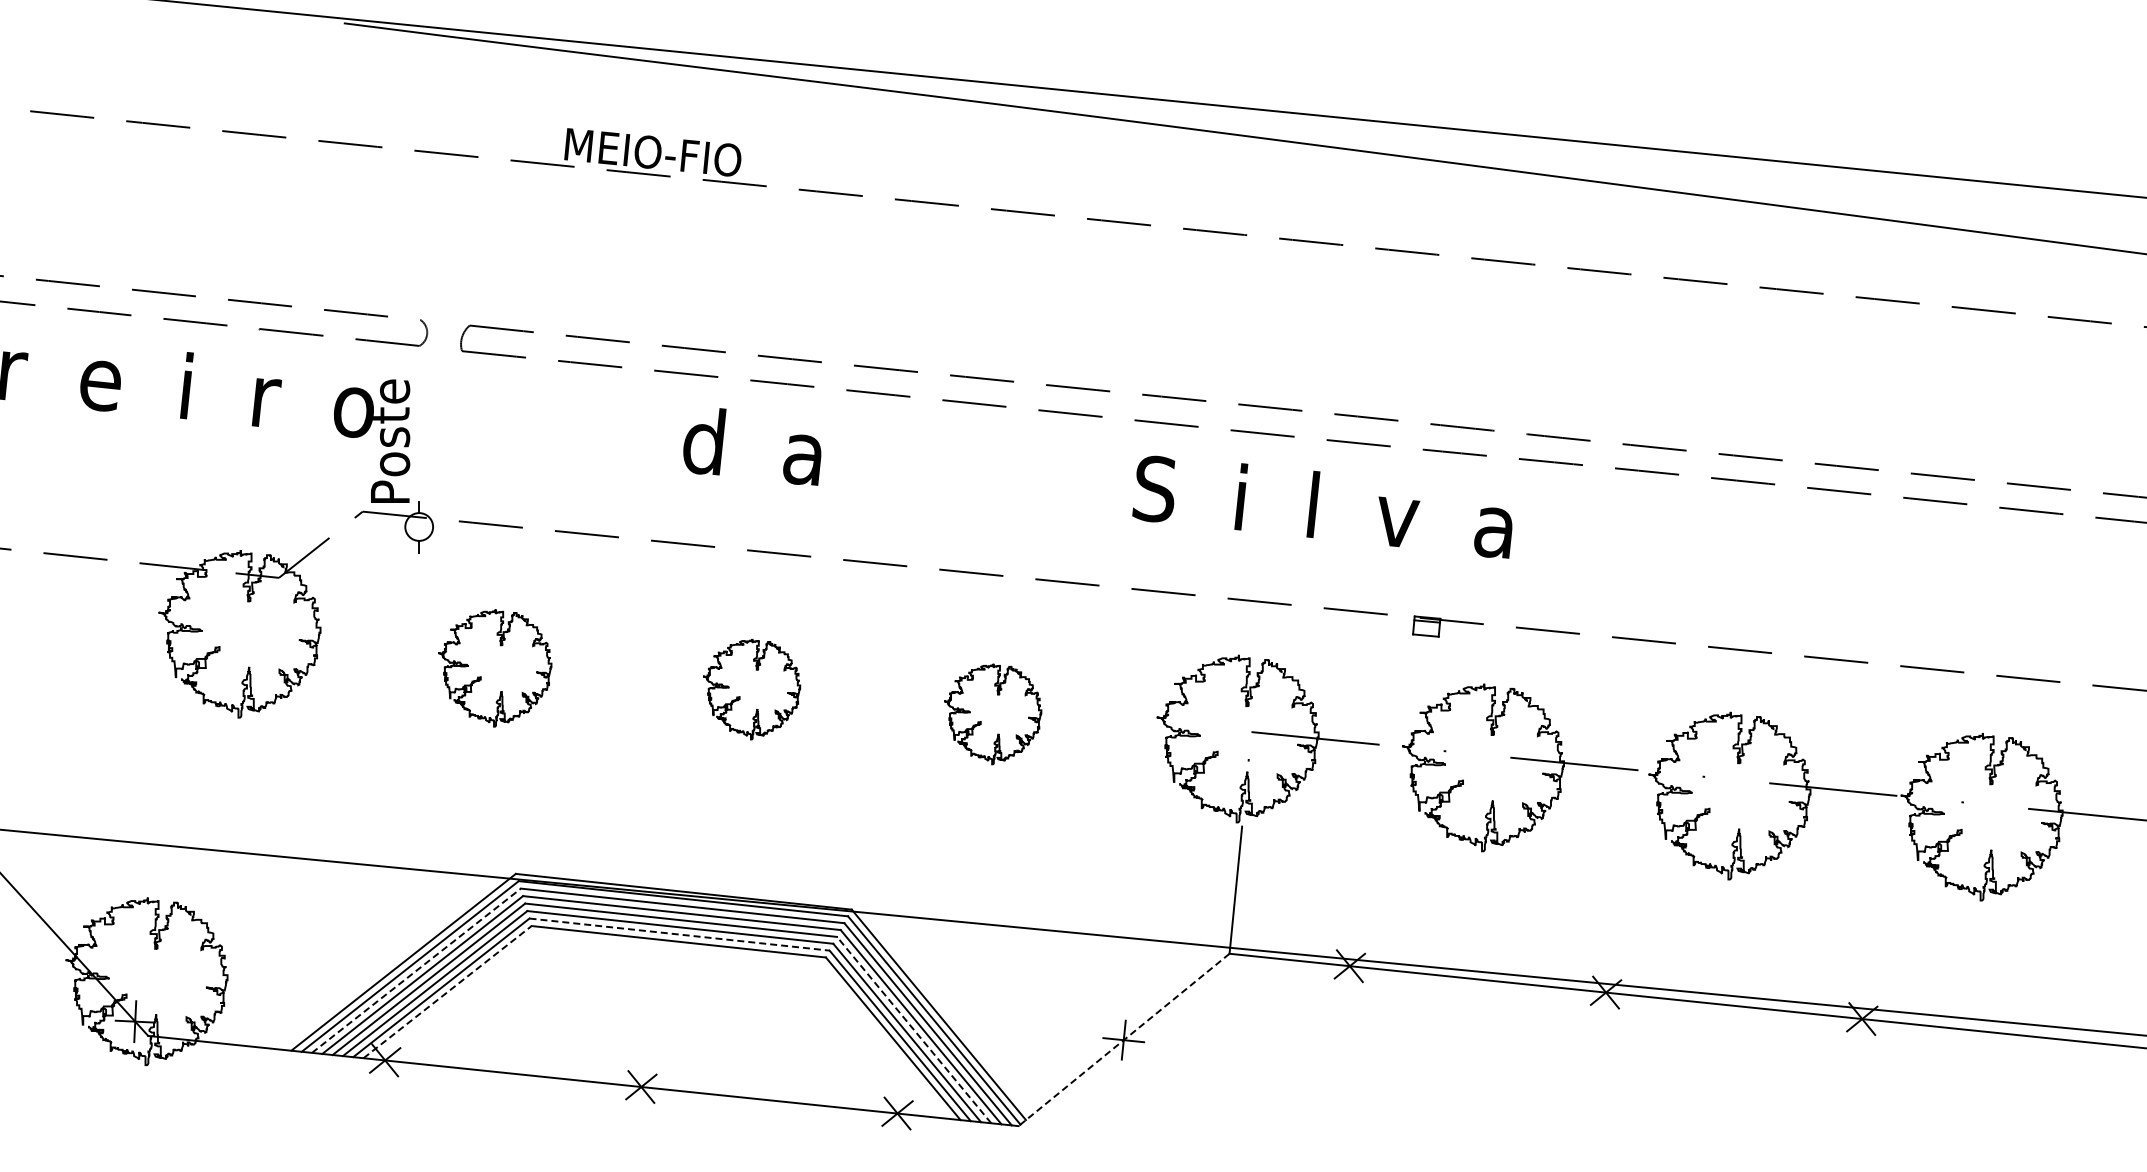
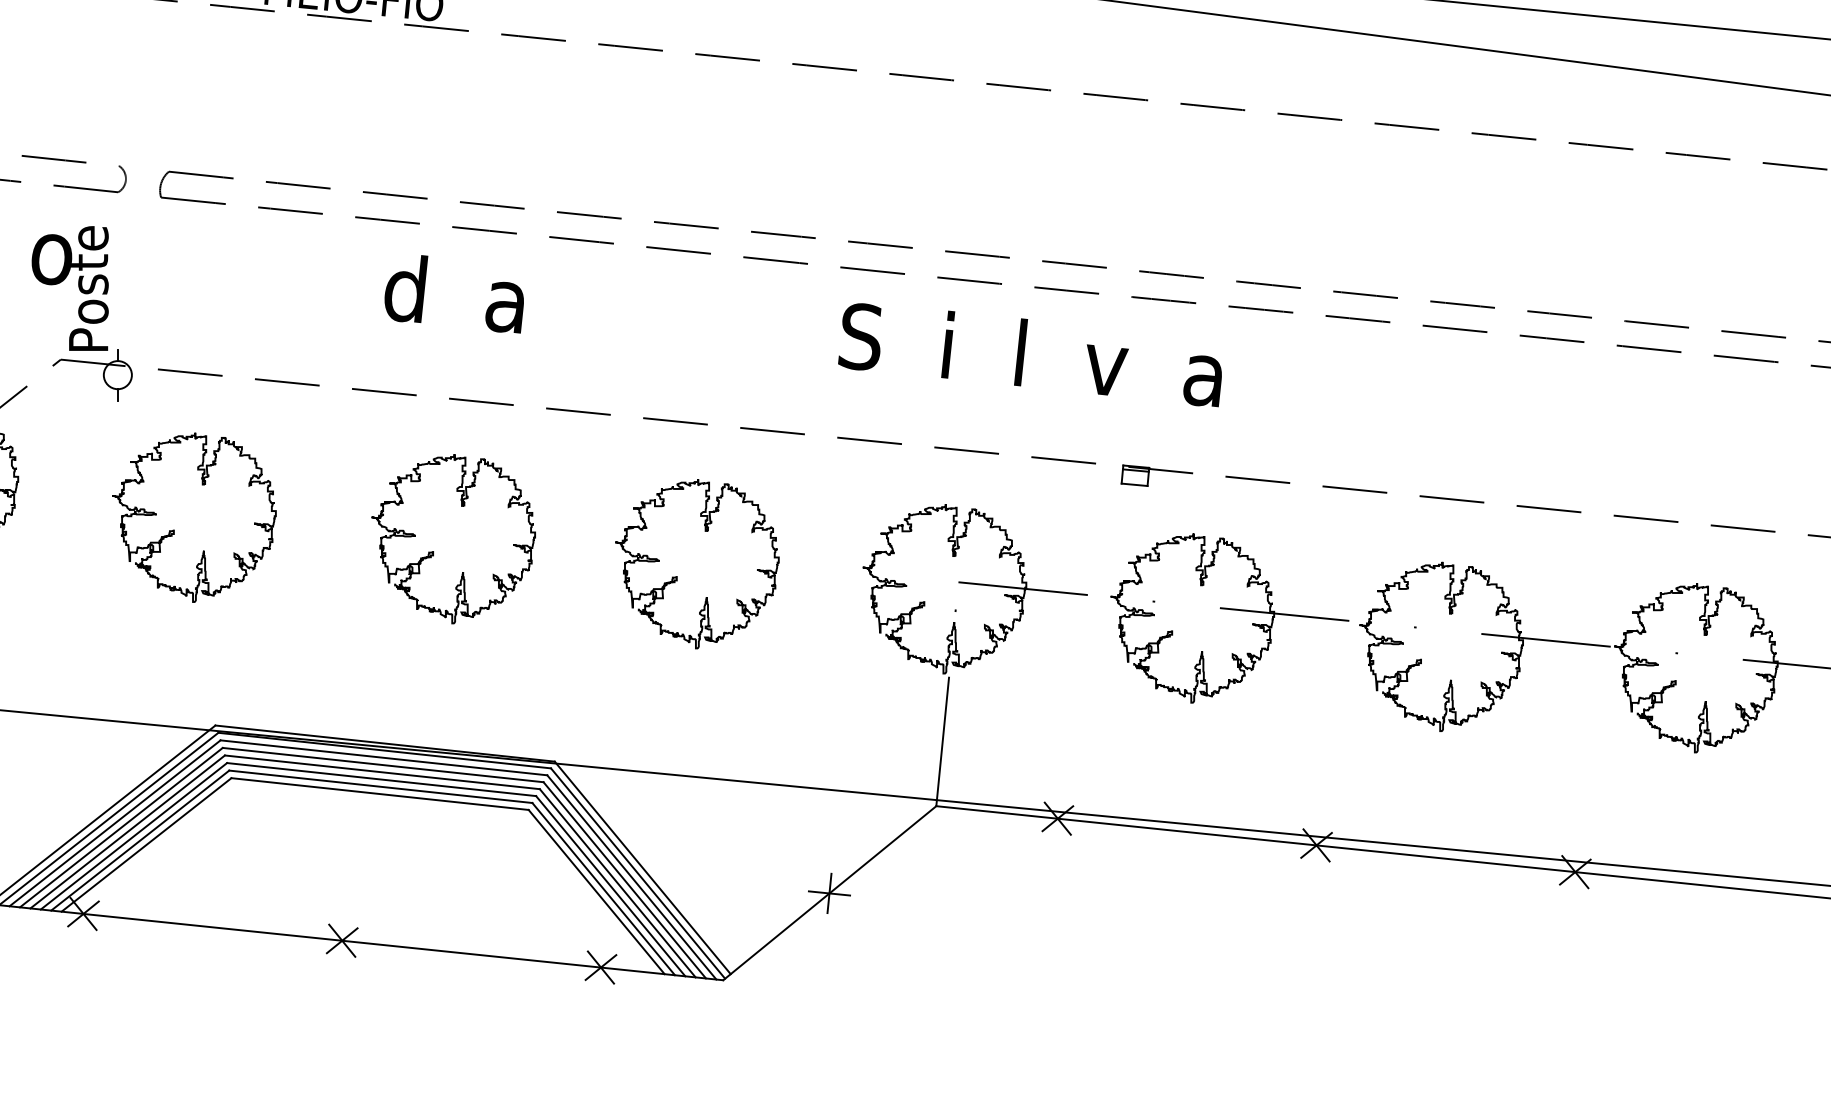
part: (494, 668) -> (193, 518), size x1.43
part: (751, 689) -> (453, 539), size x1.67
part: (992, 714) -> (696, 564), size x1.67
line: (679, 934) -> (380, 786), dashed -> solid
line: (416, 970) -> (115, 823), dashed -> solid
line: (447, 992) -> (146, 845), dashed -> solid
line: (914, 1030) -> (618, 883), dashed -> solid
line: (1123, 1040) -> (829, 893), dashed -> solid

